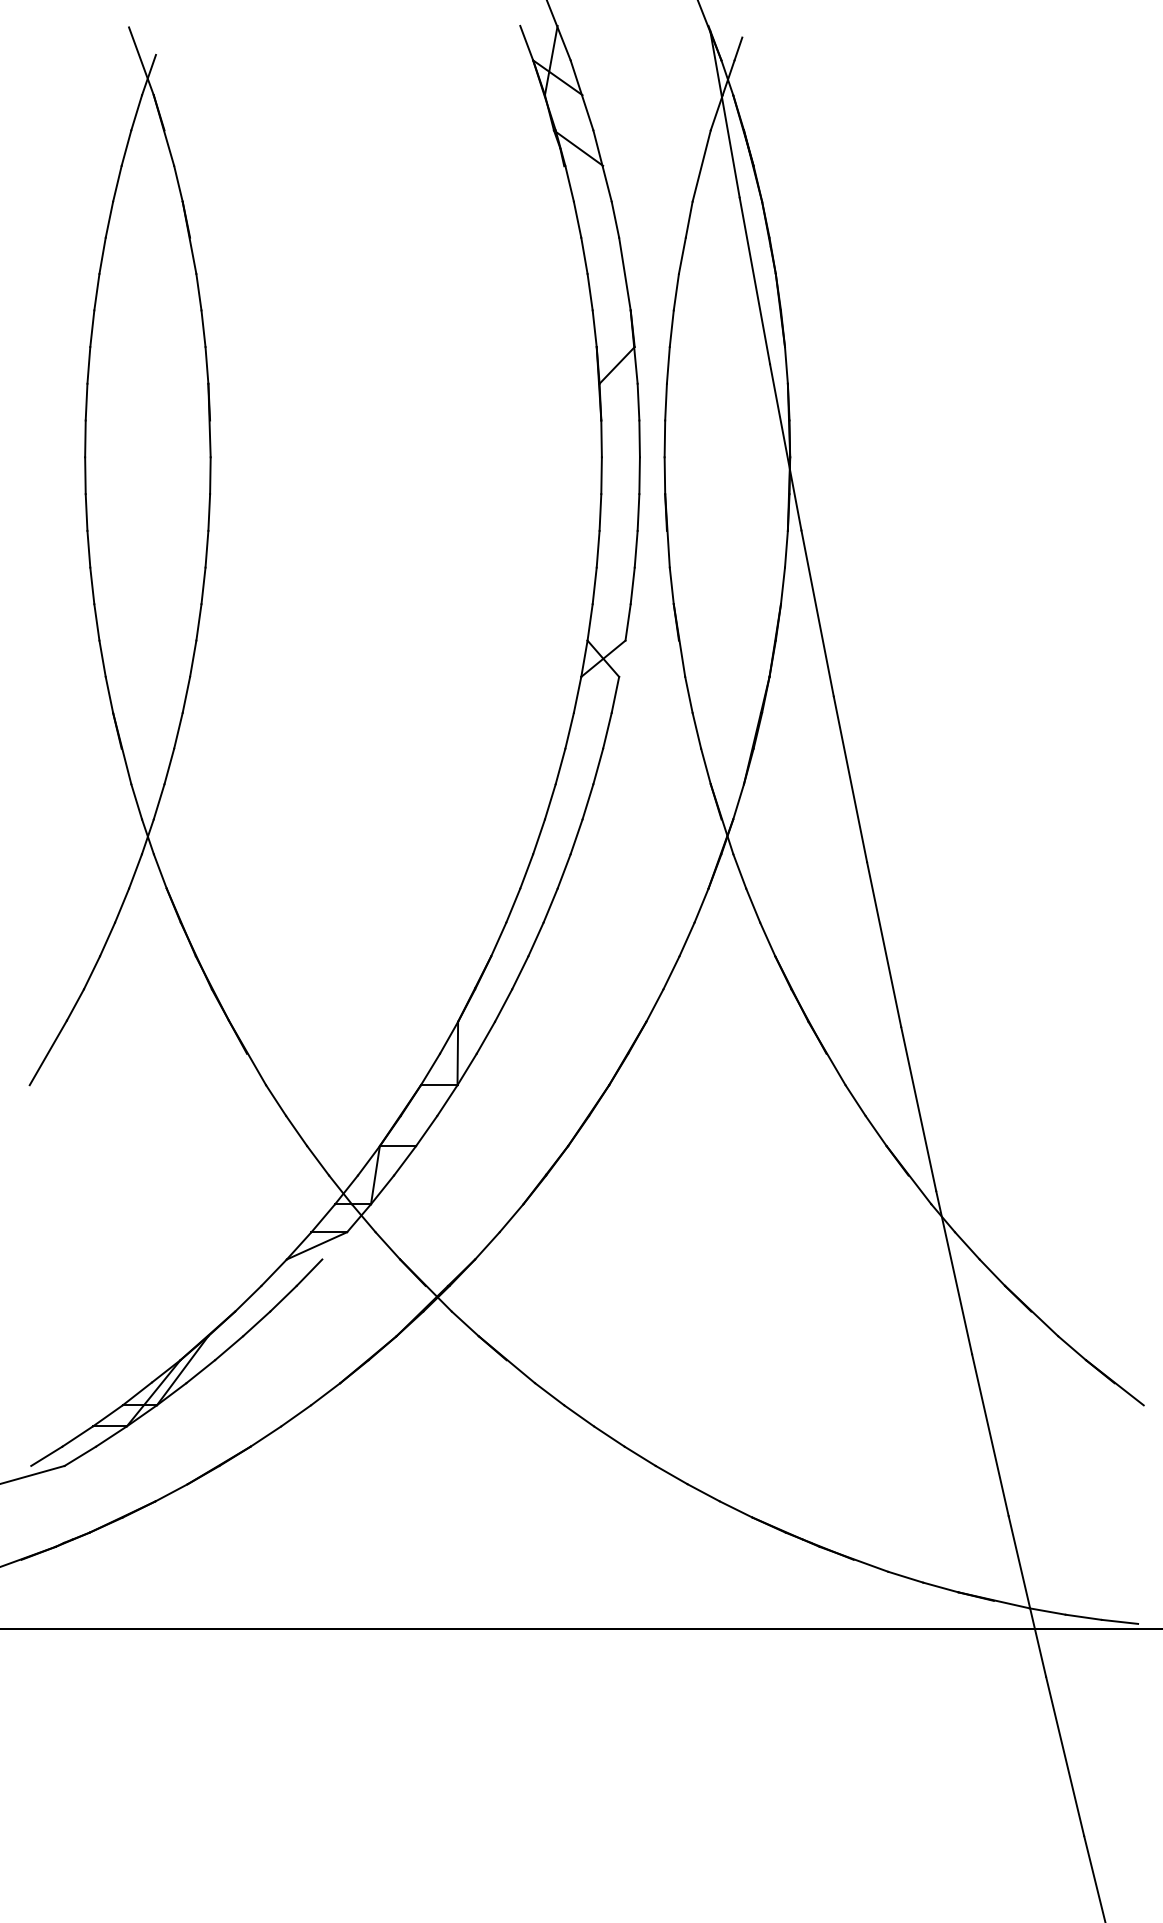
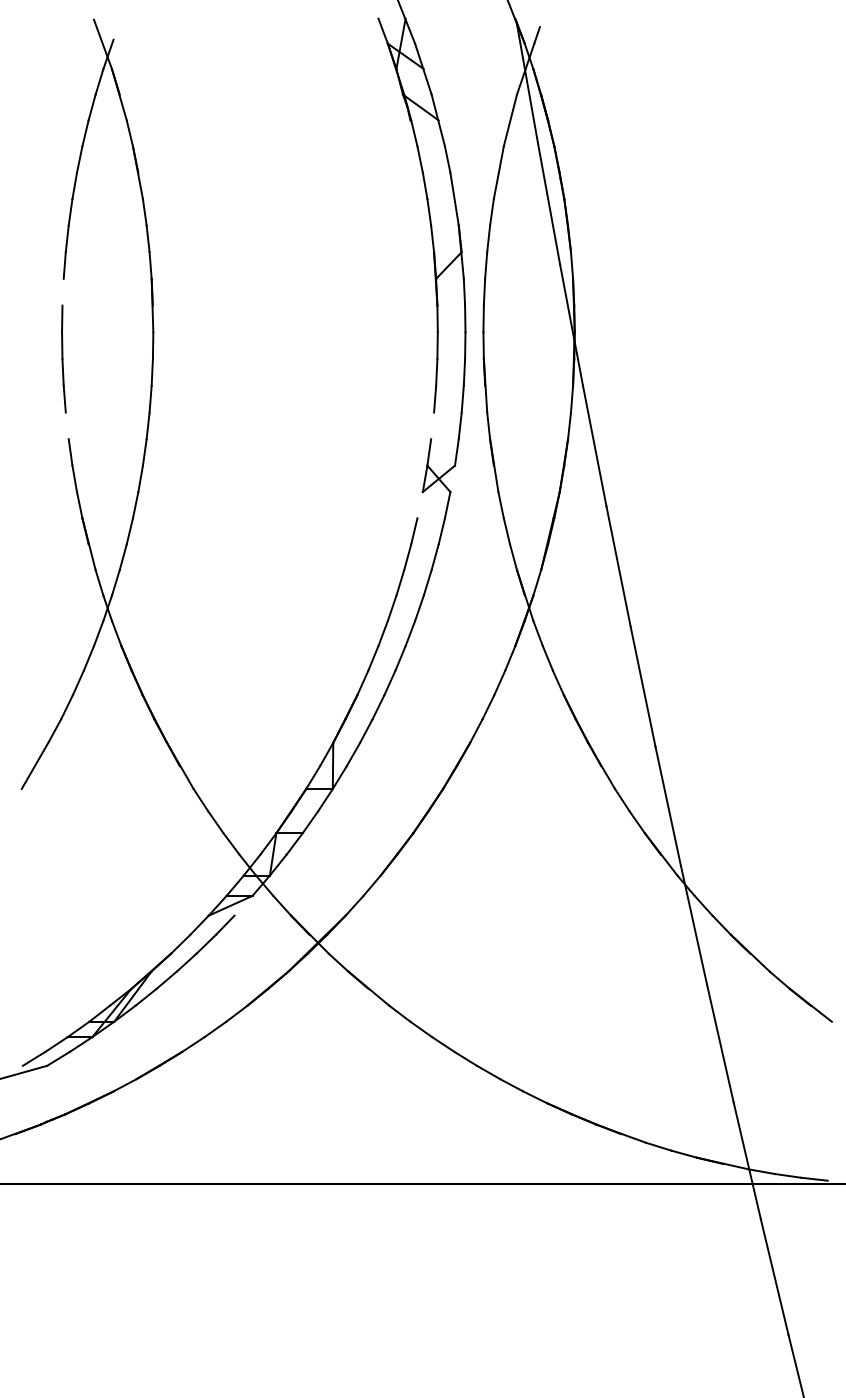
line: (86, 401) -> (63, 291), removed
line: (92, 585) -> (67, 425), removed
line: (594, 585) -> (432, 425), removed
line: (577, 694) -> (420, 504), removed

